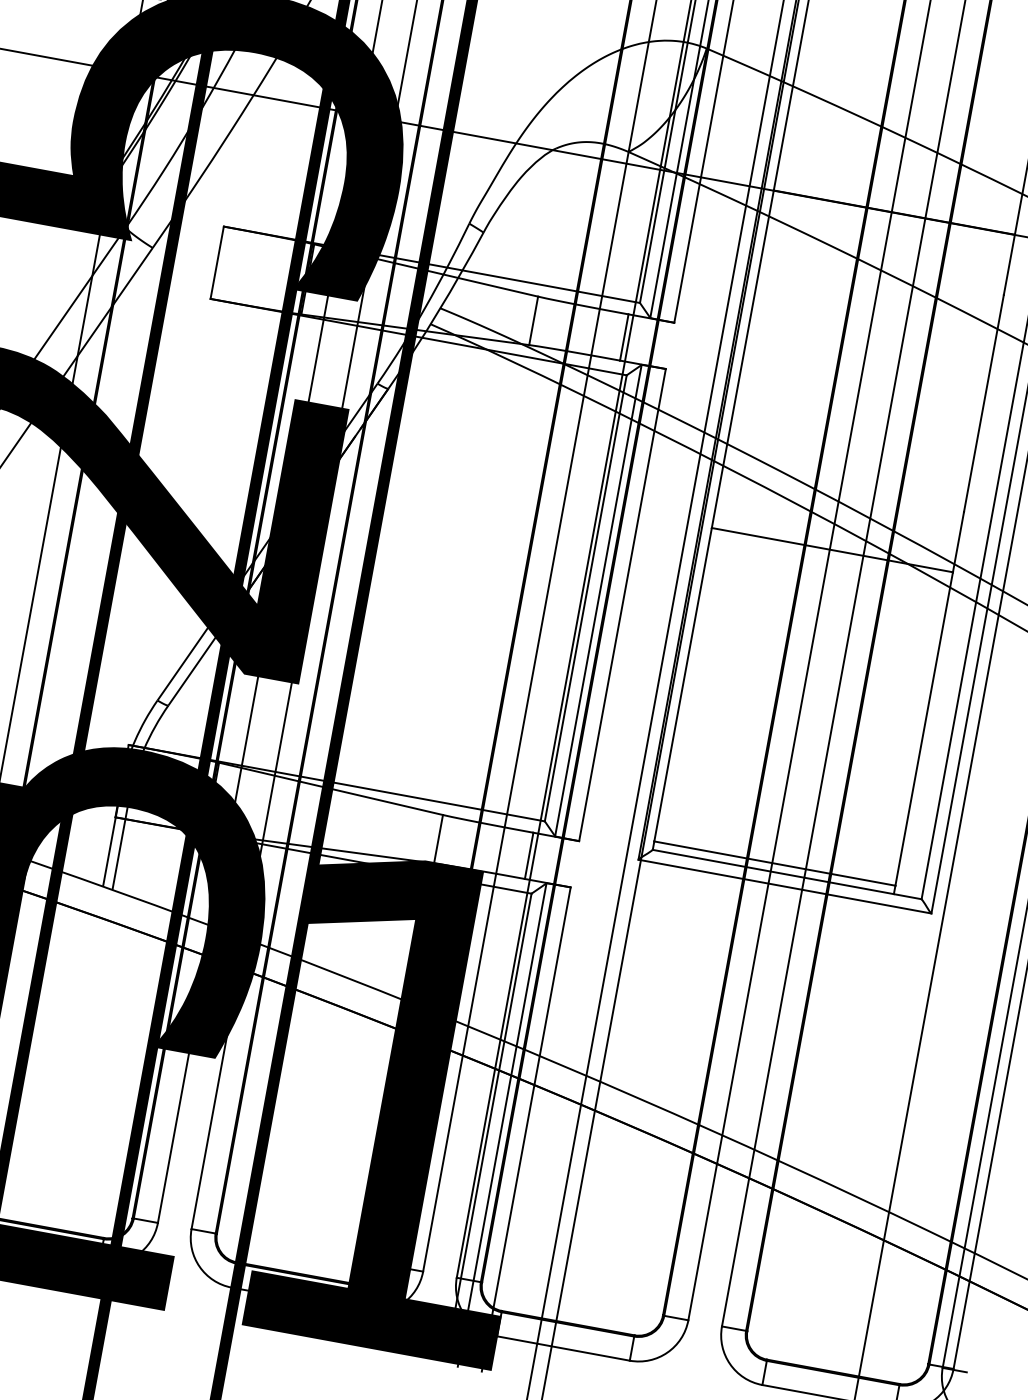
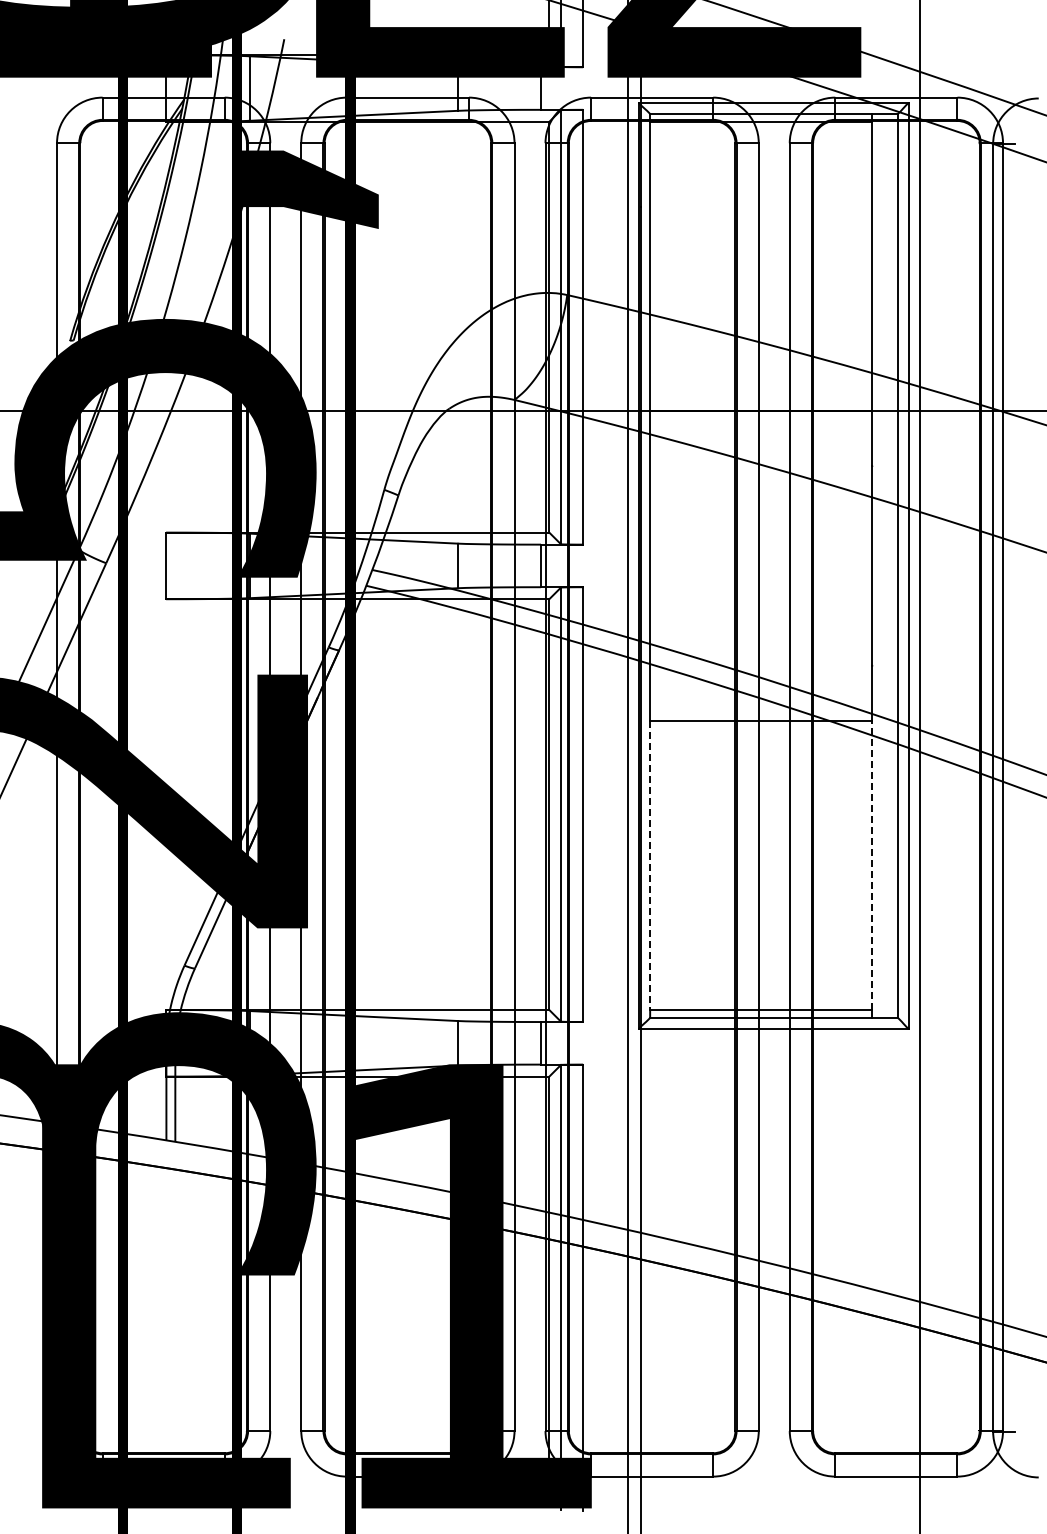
line: (683, 685) -> (650, 866), solid -> dashed
line: (924, 728) -> (872, 865), solid -> dashed

